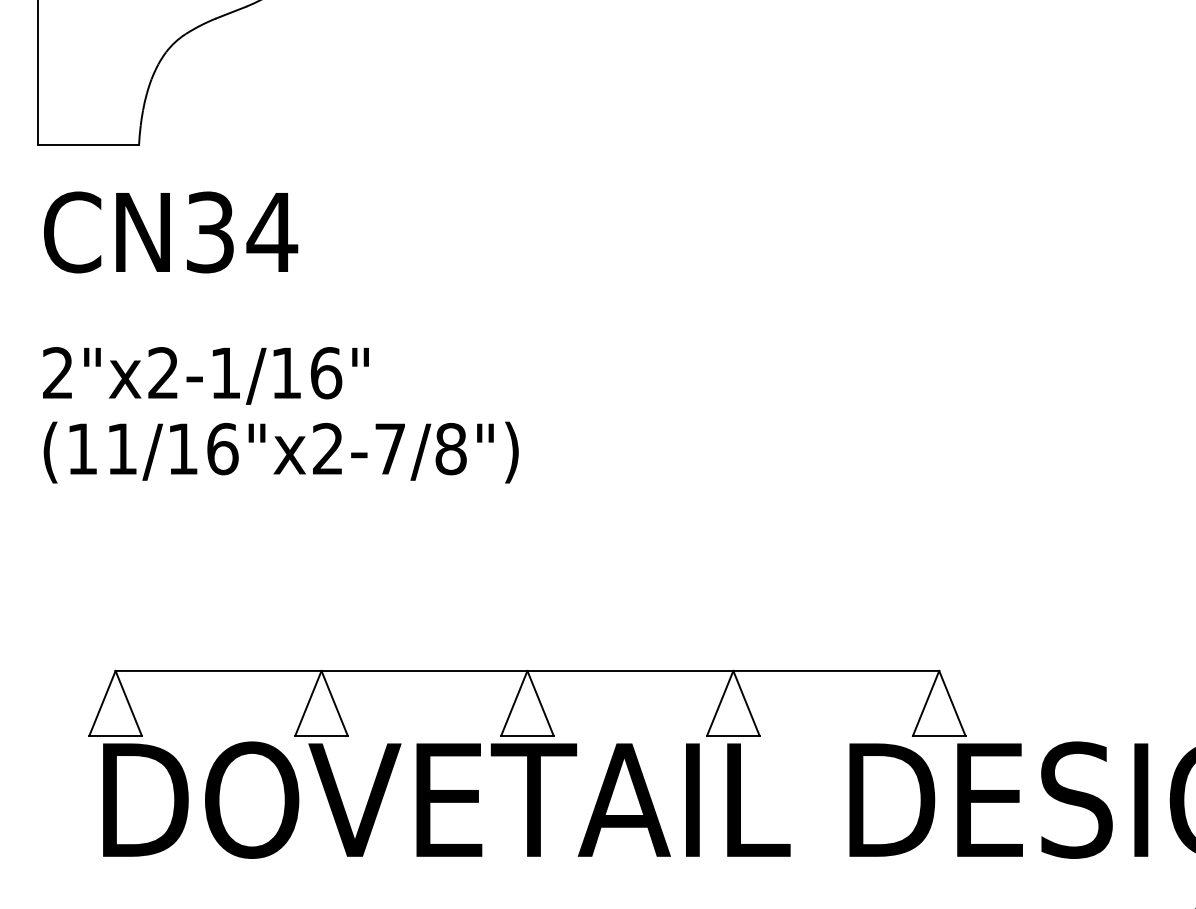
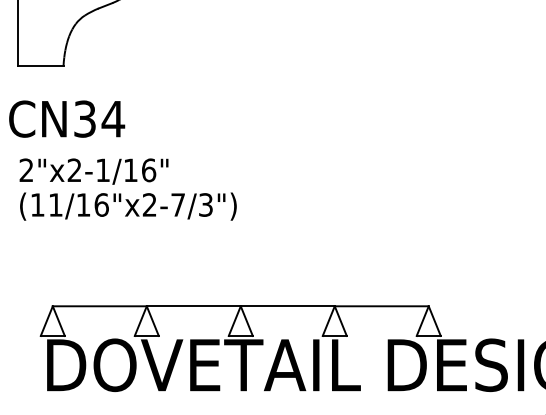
text: (171, 231) -> (67, 118), moved
text: (452, 447) -> (206, 204), (11/16"x2-7/8") -> (11/16"x2-7/3")

